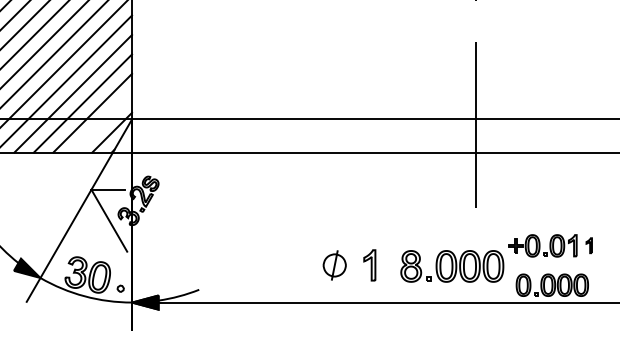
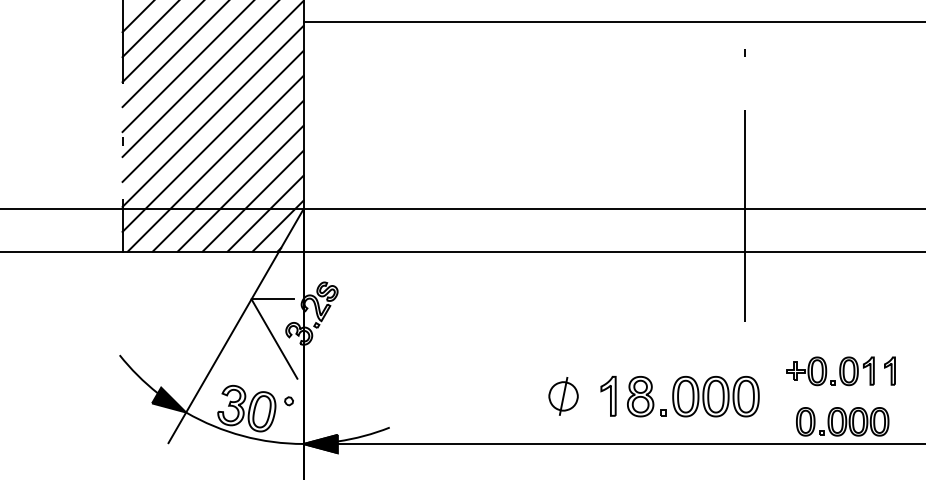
line: (102, 122) -> (265, 213), added
part: (588, 245) -> (889, 370), size x1.43
part: (452, 266) -> (693, 396), moved
part: (120, 288) -> (288, 401), moved

